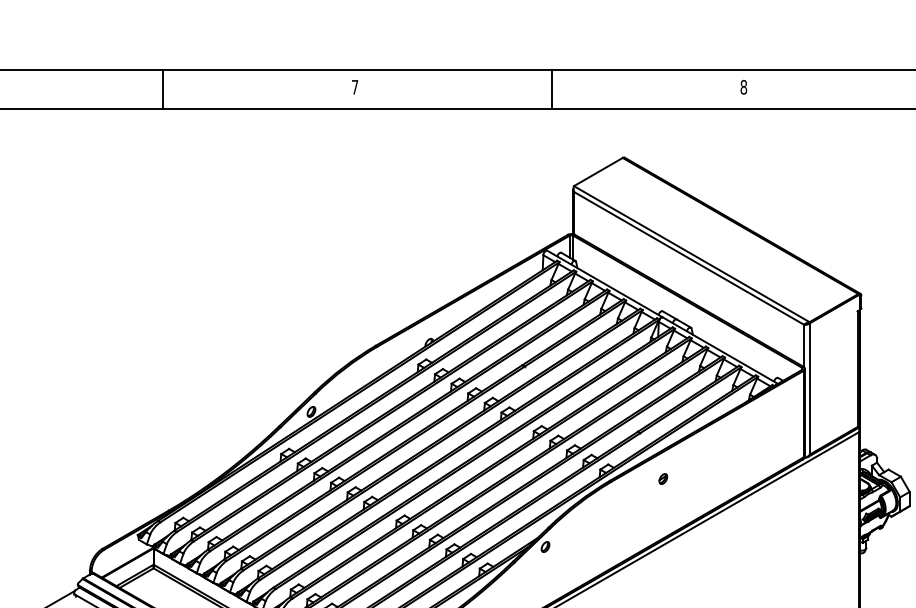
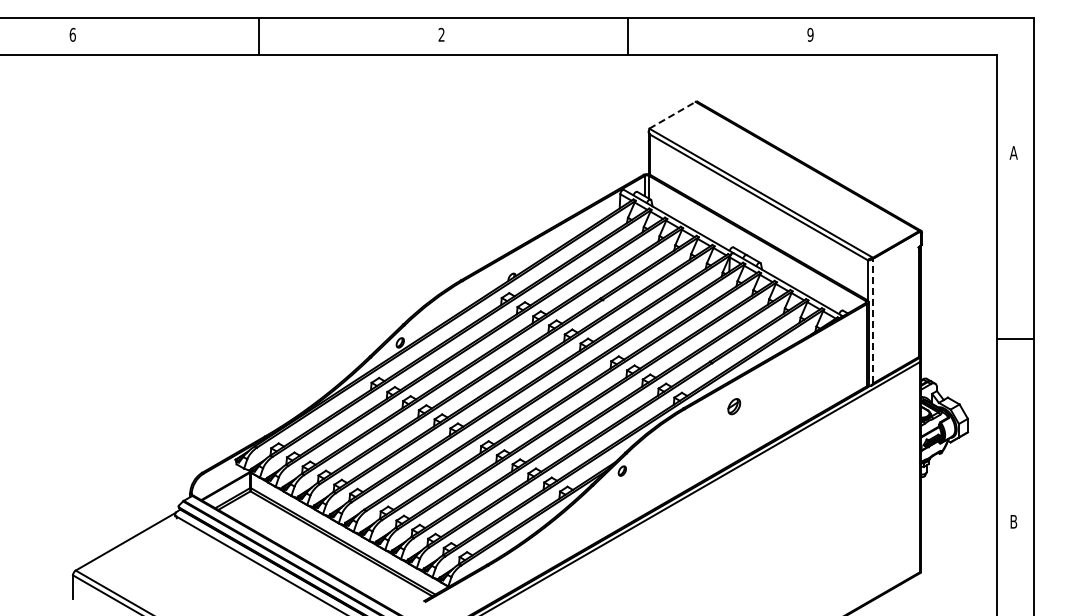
text: (354, 86) -> (441, 34), 7 -> 2
text: (743, 86) -> (810, 34), 8 -> 9
line: (598, 172) -> (672, 115), solid -> dashed
line: (810, 388) -> (873, 320), solid -> dashed
part: (662, 478) -> (733, 406), size x1.6

